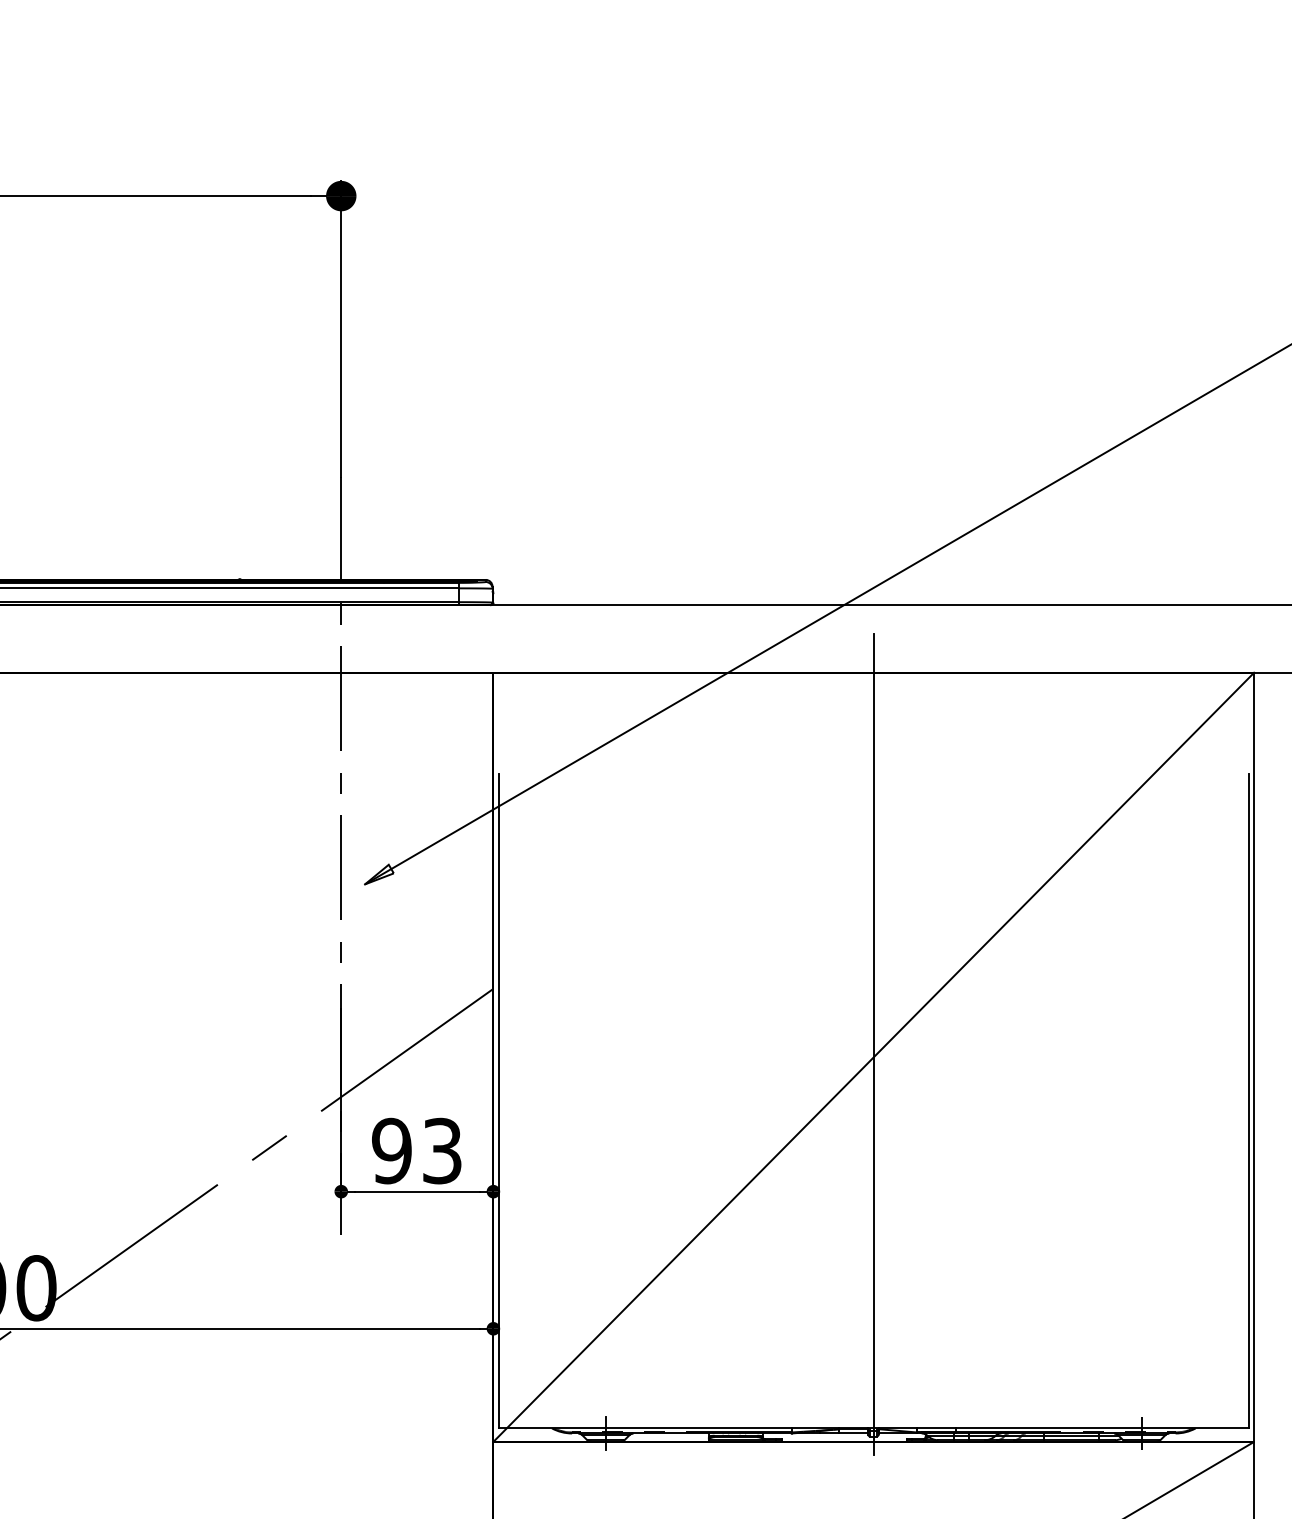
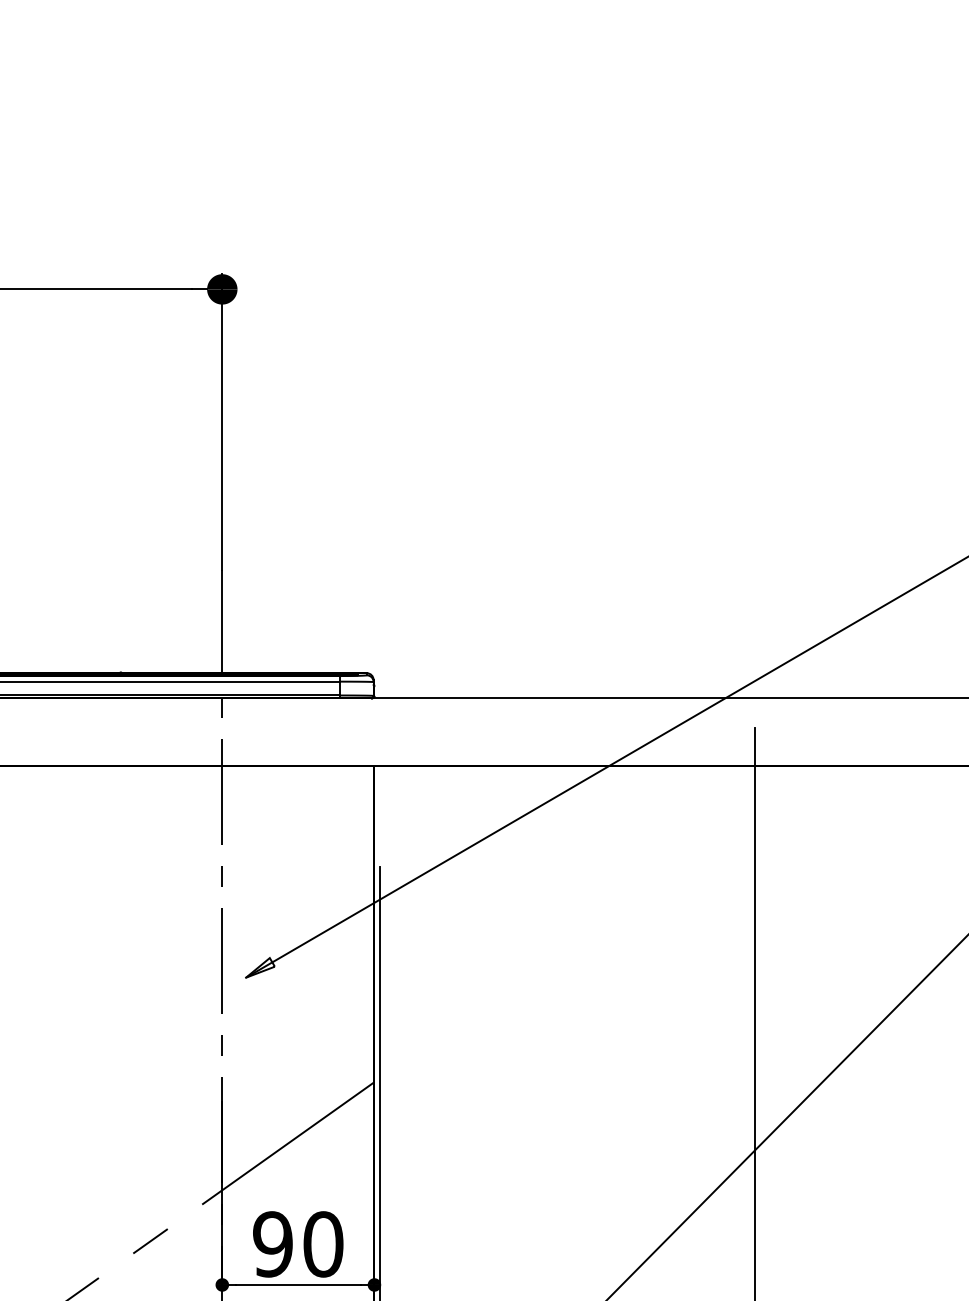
text: (442, 1150) -> (323, 1243), 93 -> 90

